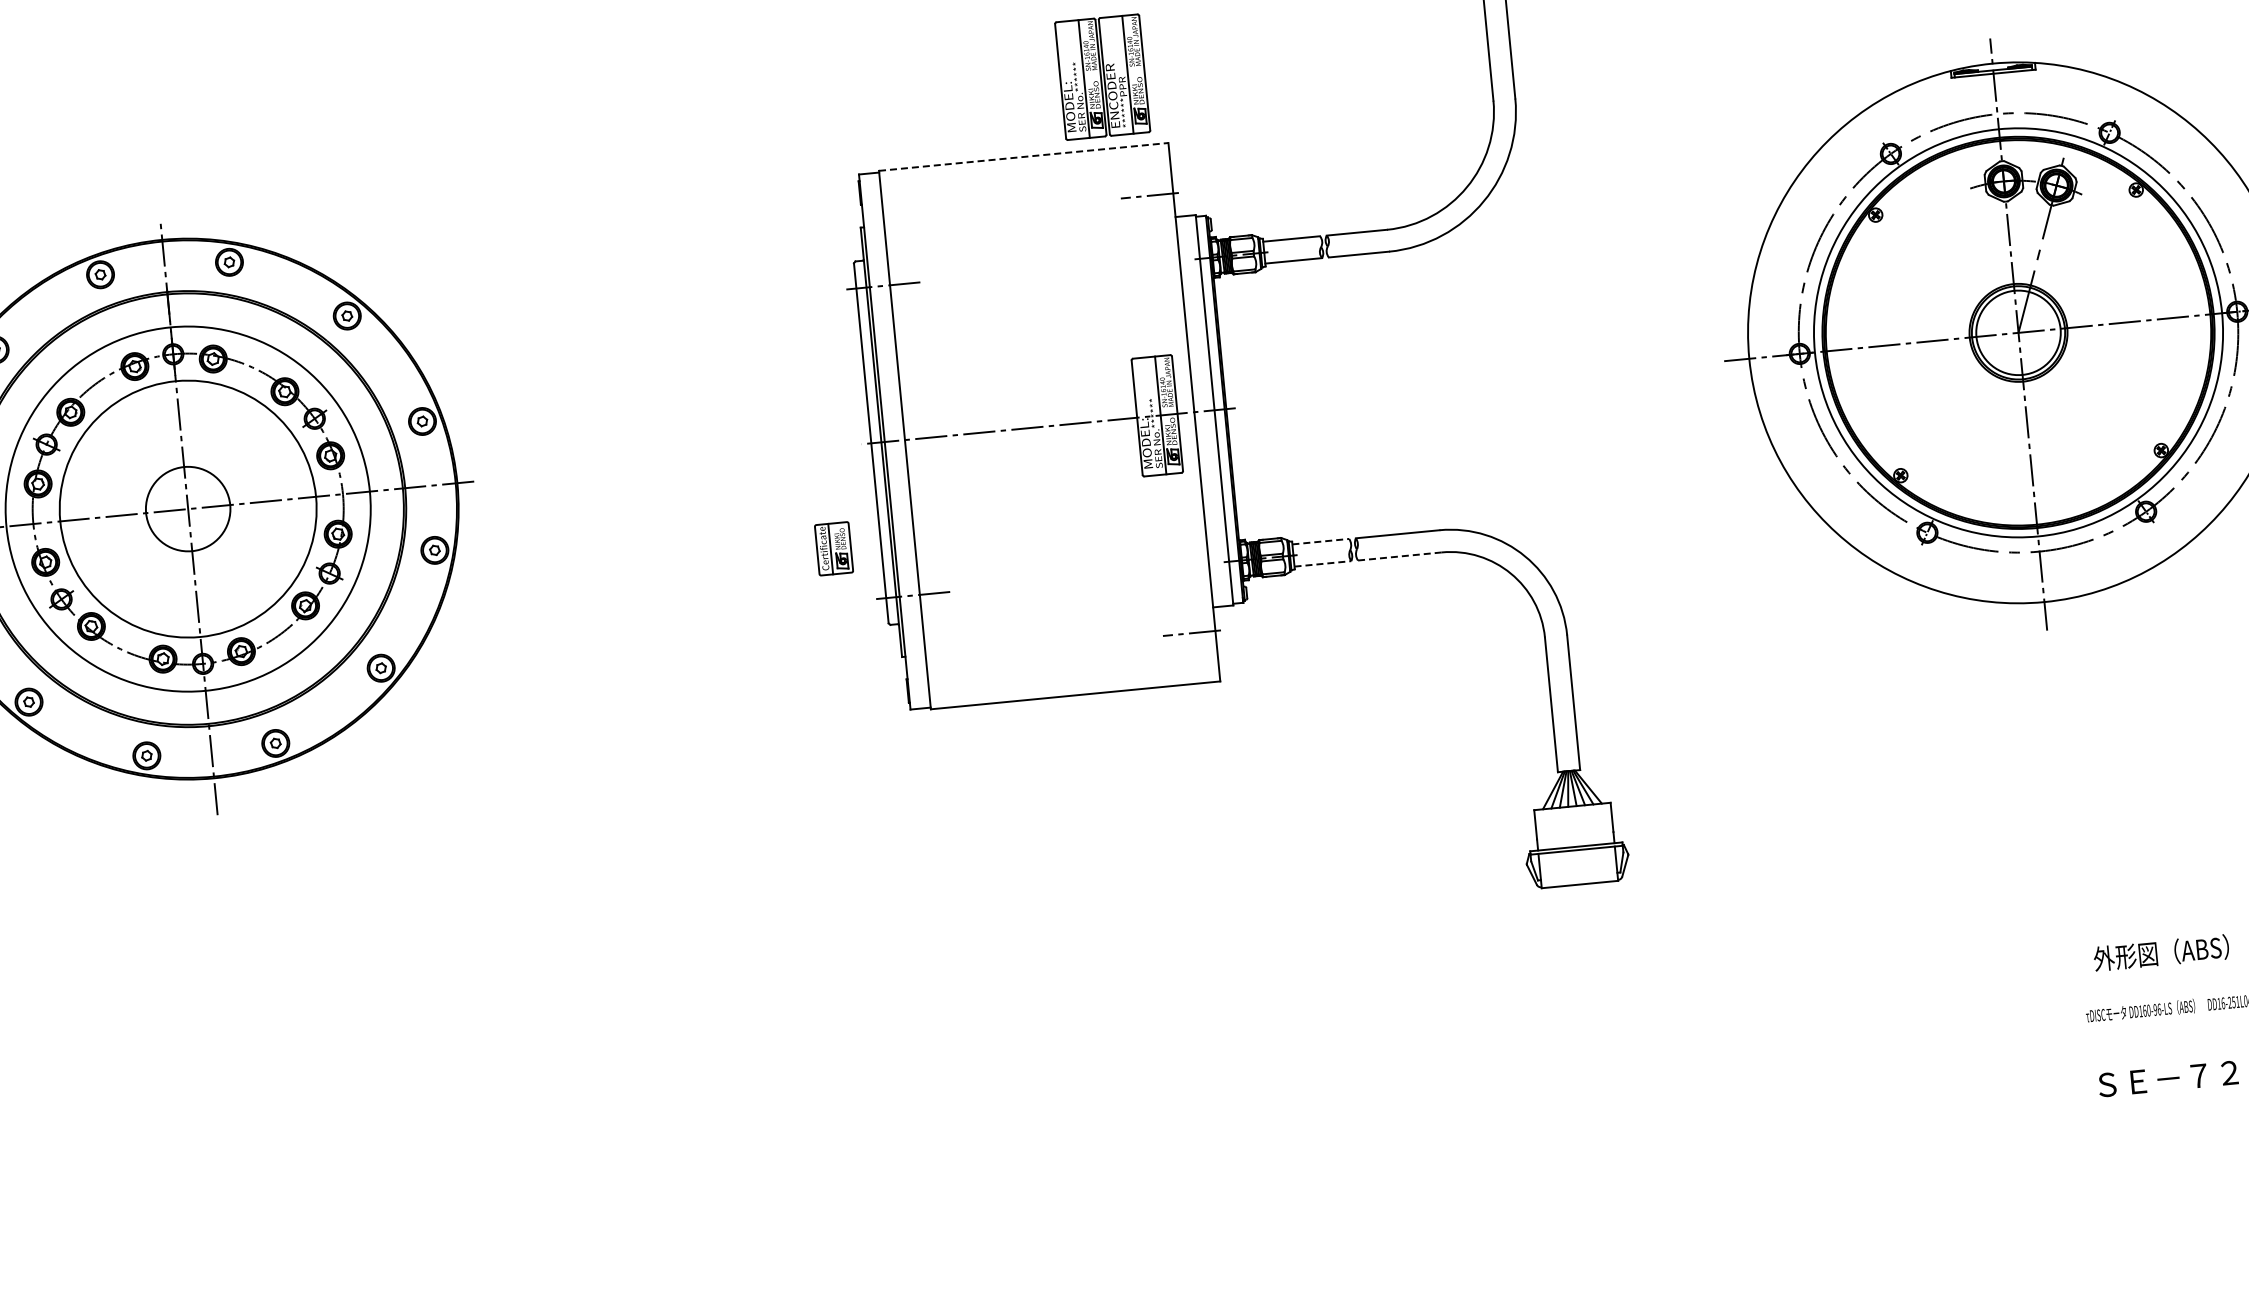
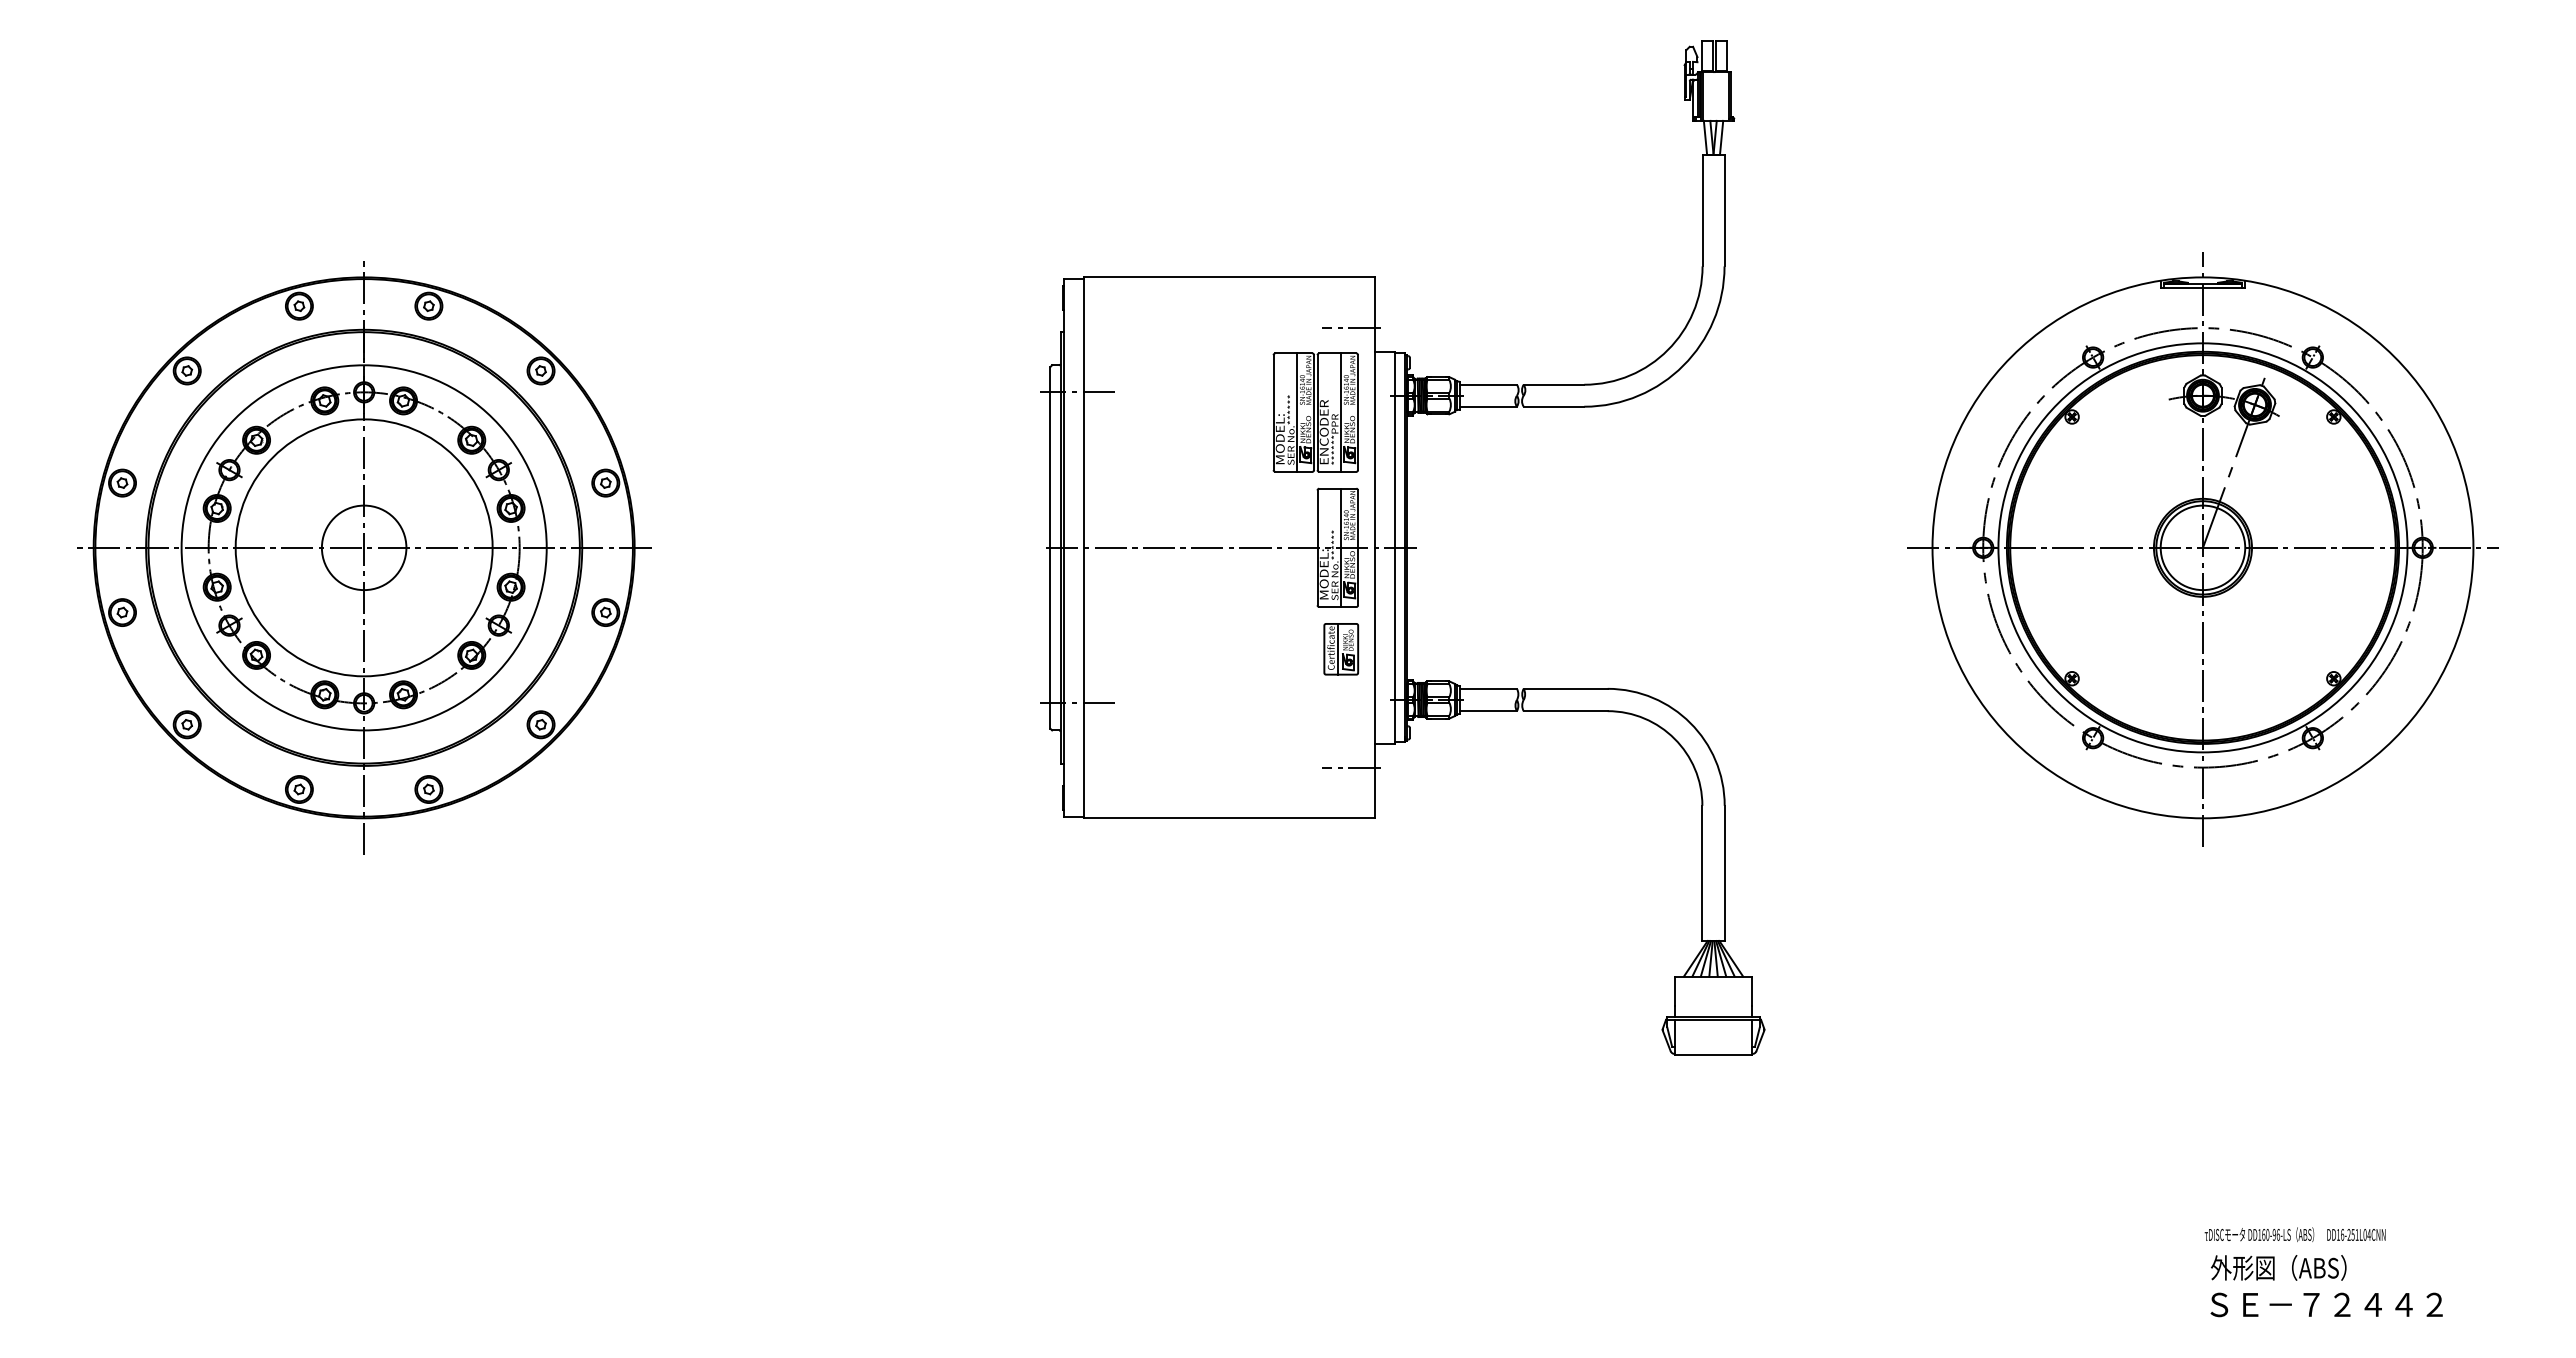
part: (1102, 77) -> (1315, 412), moved
line: (1024, 156) -> (1230, 277), dashed -> solid
line: (1320, 541) -> (1488, 688), dashed -> solid
part: (834, 549) -> (1341, 649), moved
line: (1400, 556) -> (1566, 711), dashed -> solid
line: (1323, 564) -> (1488, 711), dashed -> solid
text: (2161, 952) -> (2278, 1267), moved

